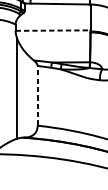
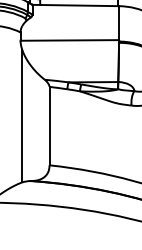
line: (53, 30) -> (70, 40), dashed -> solid
line: (37, 95) -> (49, 125), dashed -> solid

